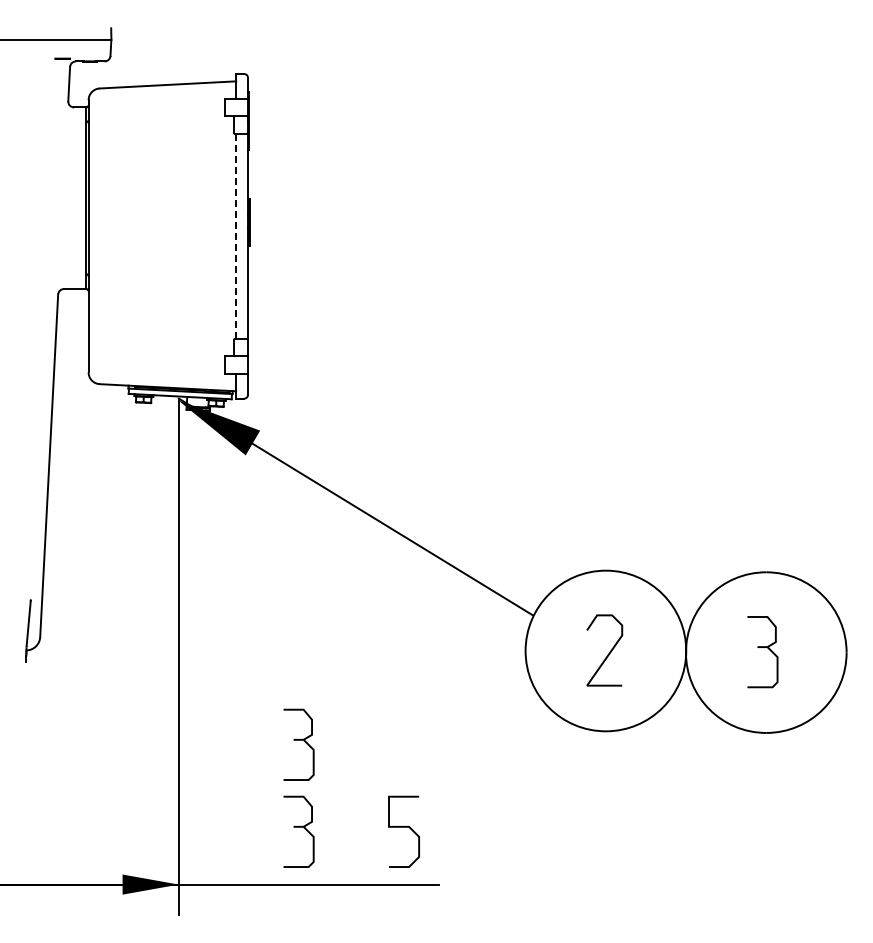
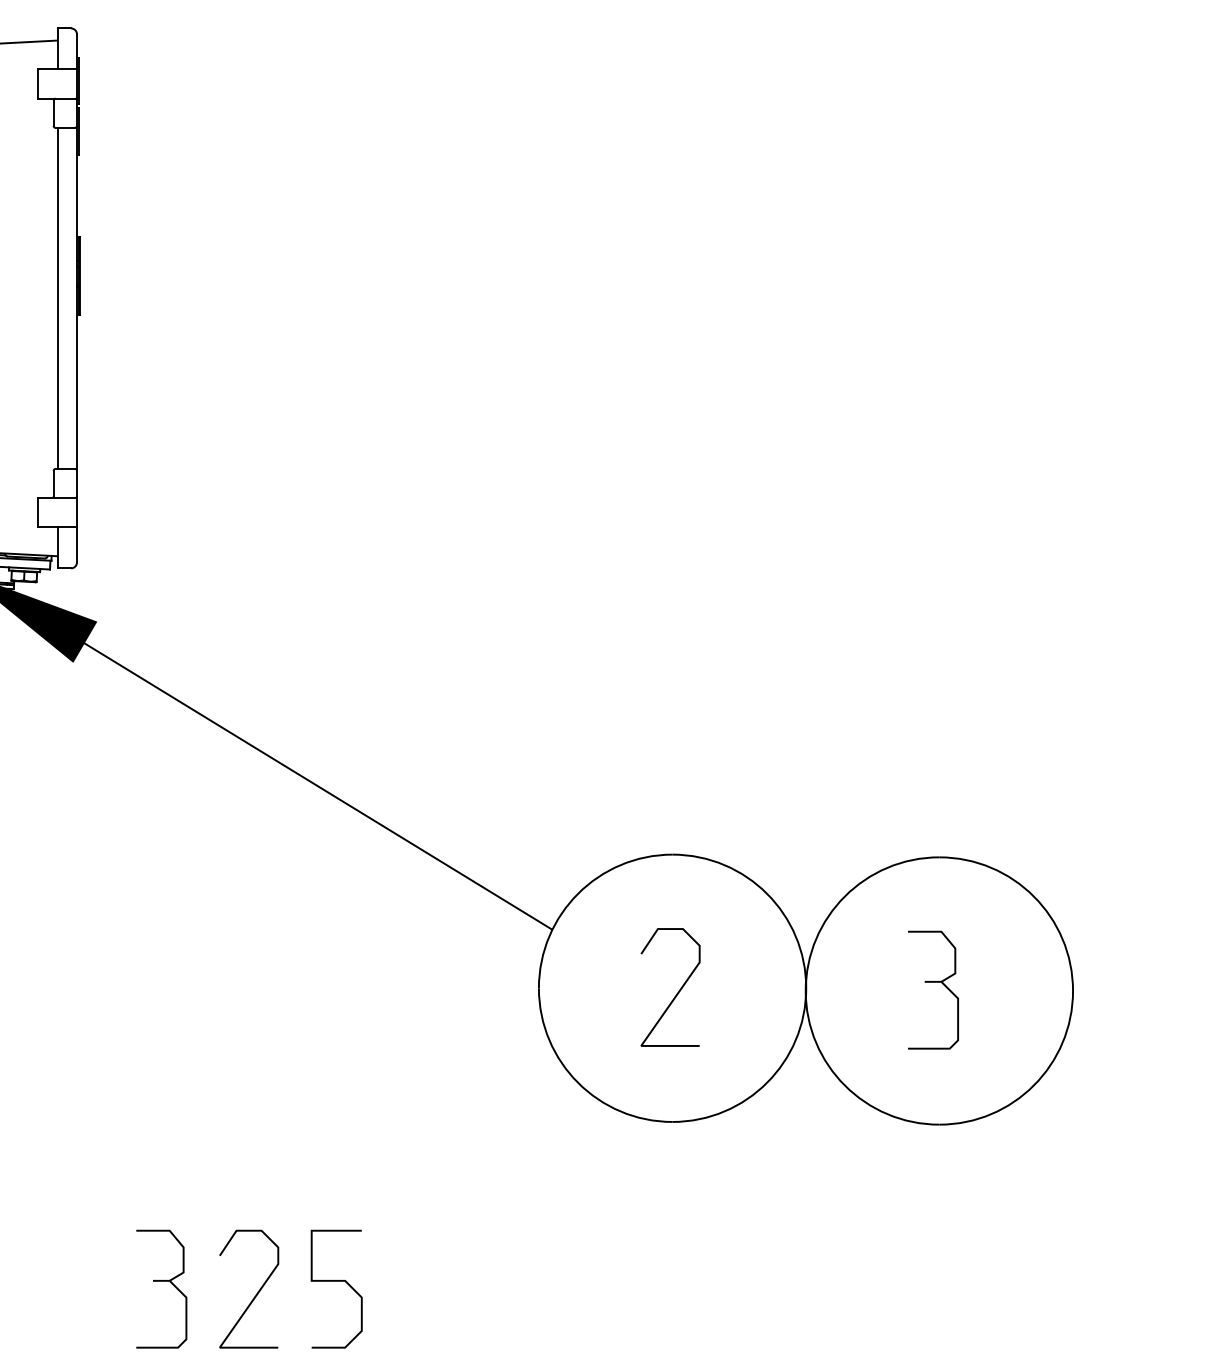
line: (236, 236) -> (57, 298), dashed -> solid
part: (298, 744) -> (161, 1143), removed
curve: (355, 834) -> (255, 1293), added

